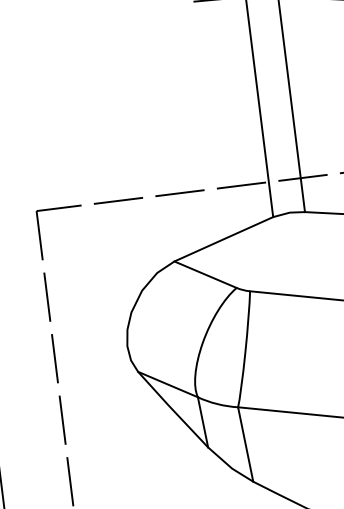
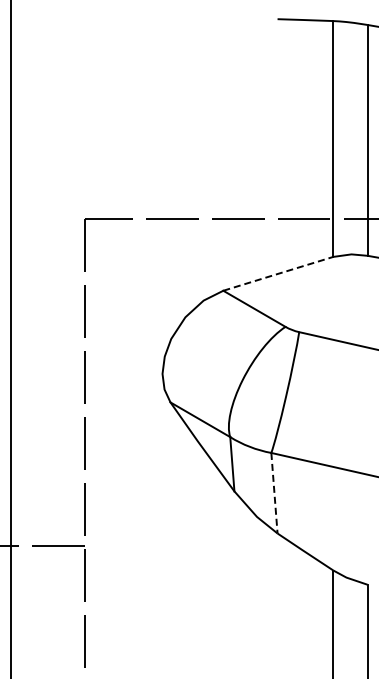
line: (224, 238) -> (279, 273), solid -> dashed
line: (245, 444) -> (274, 493), solid -> dashed

